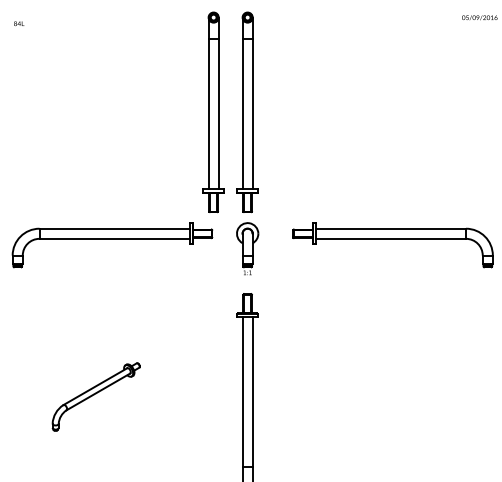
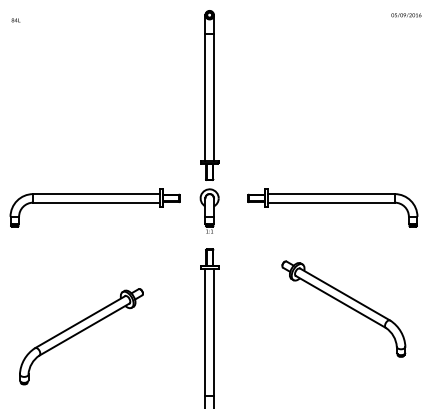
part: (213, 112) -> (180, 95), removed
part: (405, 364) -> (343, 309), added
part: (95, 396) -> (80, 336), size x1.67

